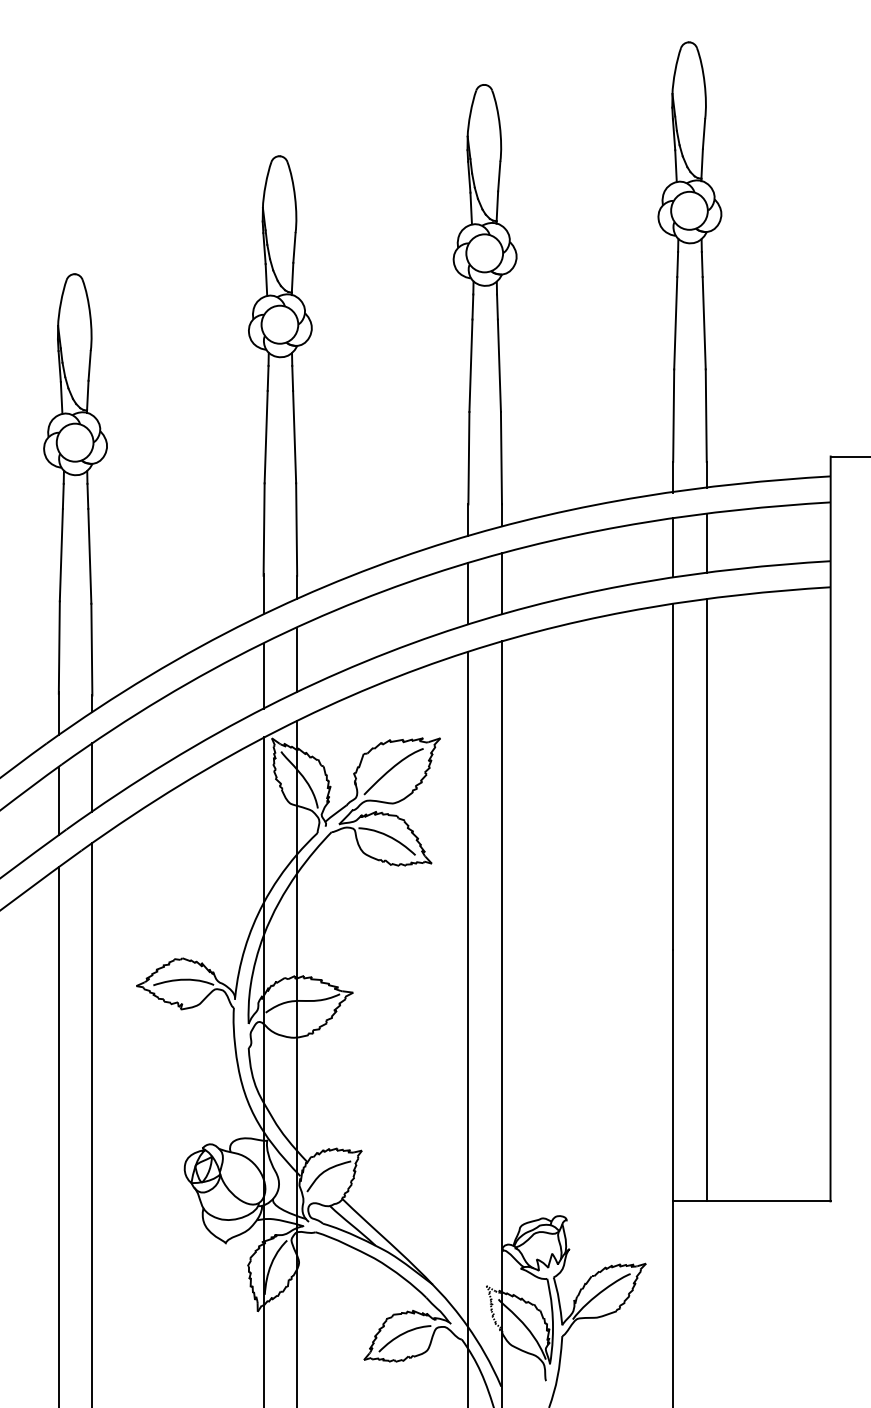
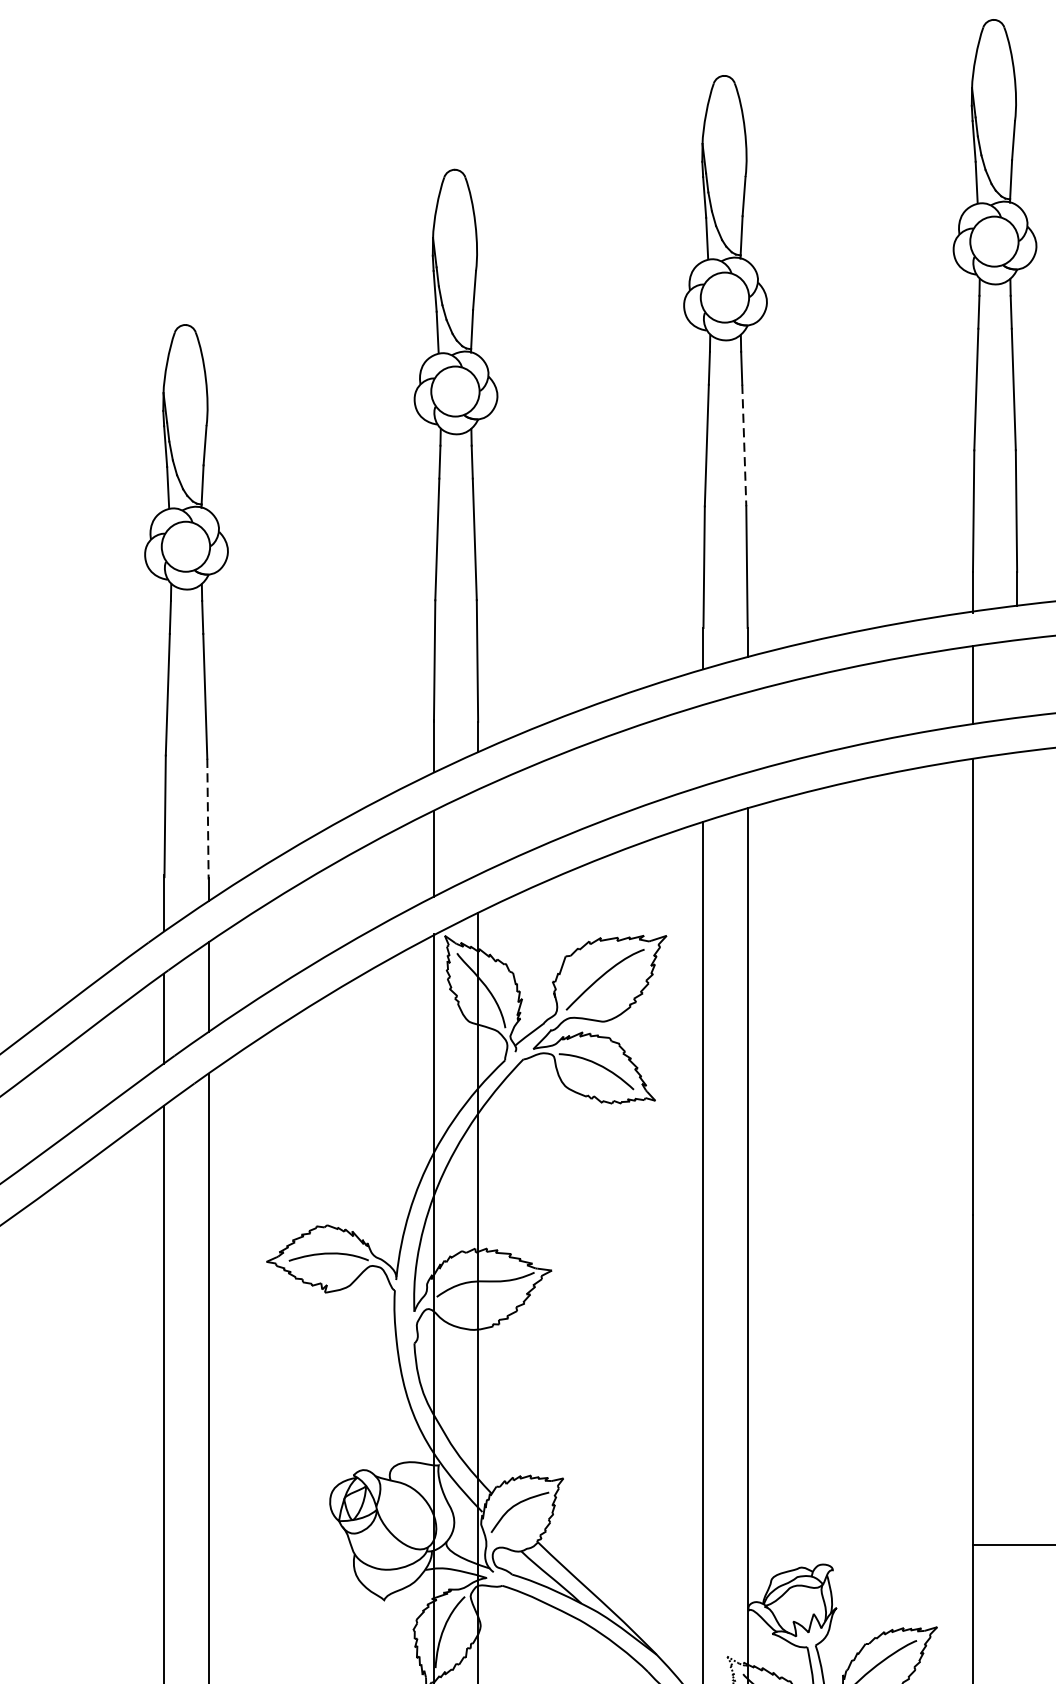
line: (499, 366) -> (744, 446), solid -> dashed
line: (706, 542) -> (1016, 678), removed
line: (501, 583) -> (747, 732), removed
line: (468, 593) -> (703, 745), removed
line: (91, 649) -> (207, 818), solid -> dashed
line: (297, 660) -> (478, 833), removed
line: (706, 899) -> (1016, 1147), removed

